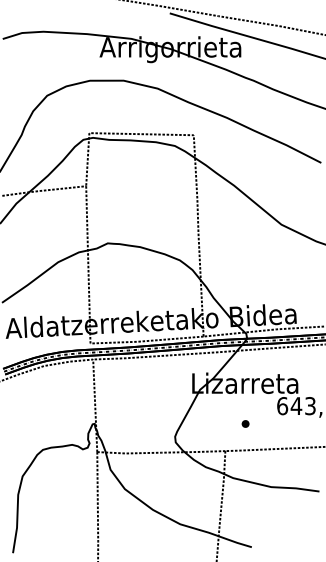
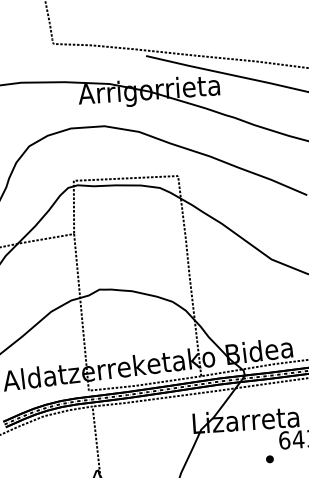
part: (245, 423) -> (269, 458), moved

